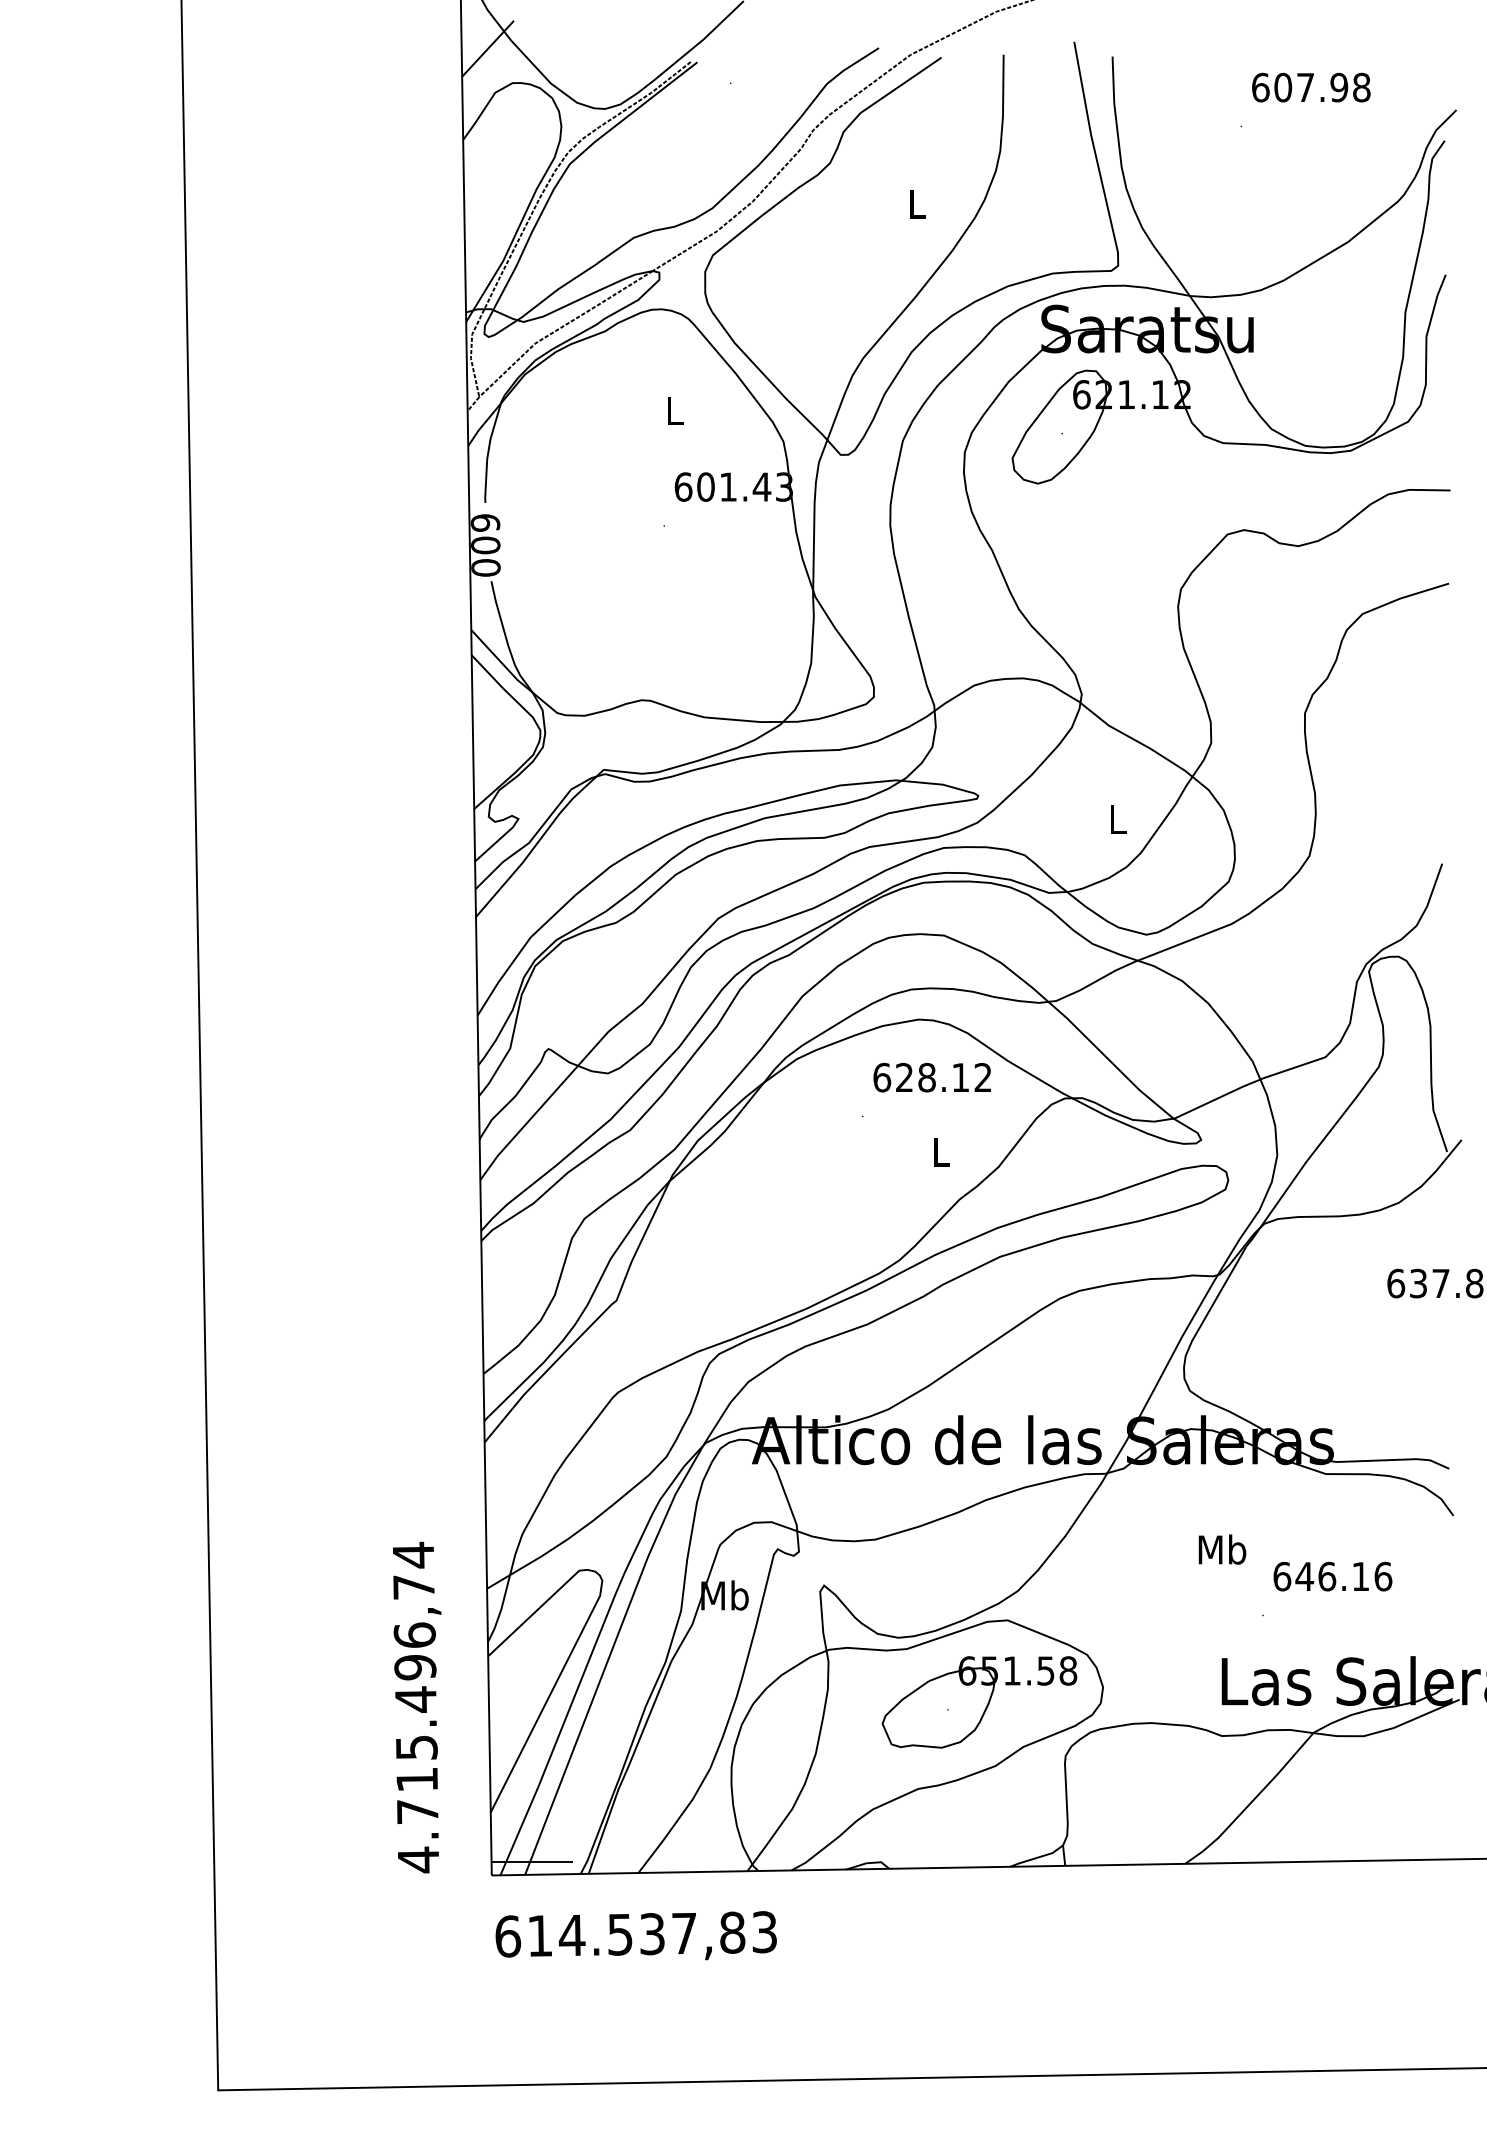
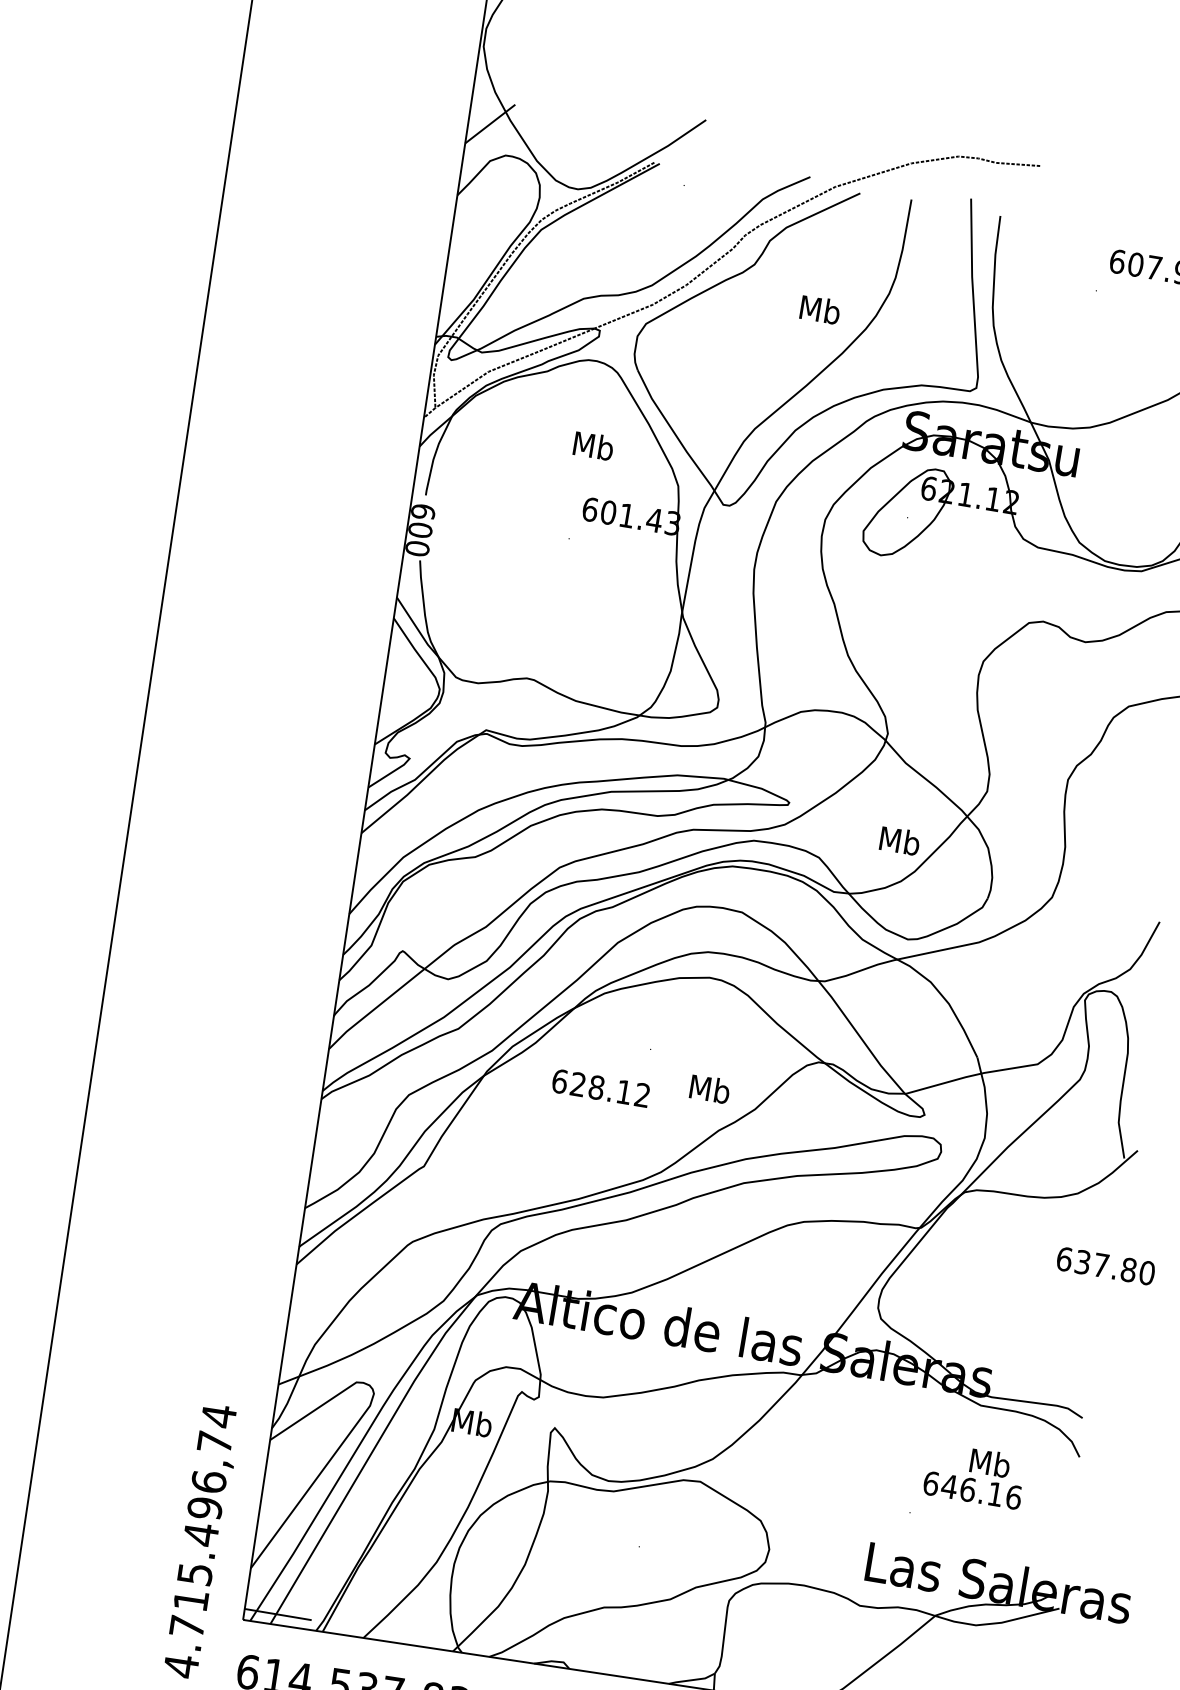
text: (916, 203) -> (819, 309), L -> Mb
text: (674, 410) -> (593, 445), L -> Mb
text: (1117, 819) -> (899, 841), L -> Mb
text: (931, 1077) -> (600, 1088), moved
text: (940, 1151) -> (709, 1088), L -> Mb
text: (1222, 1549) -> (990, 1463), moved
part: (979, 1702) -> (666, 1545), removed
text: (417, 1707) -> (201, 1541), moved

